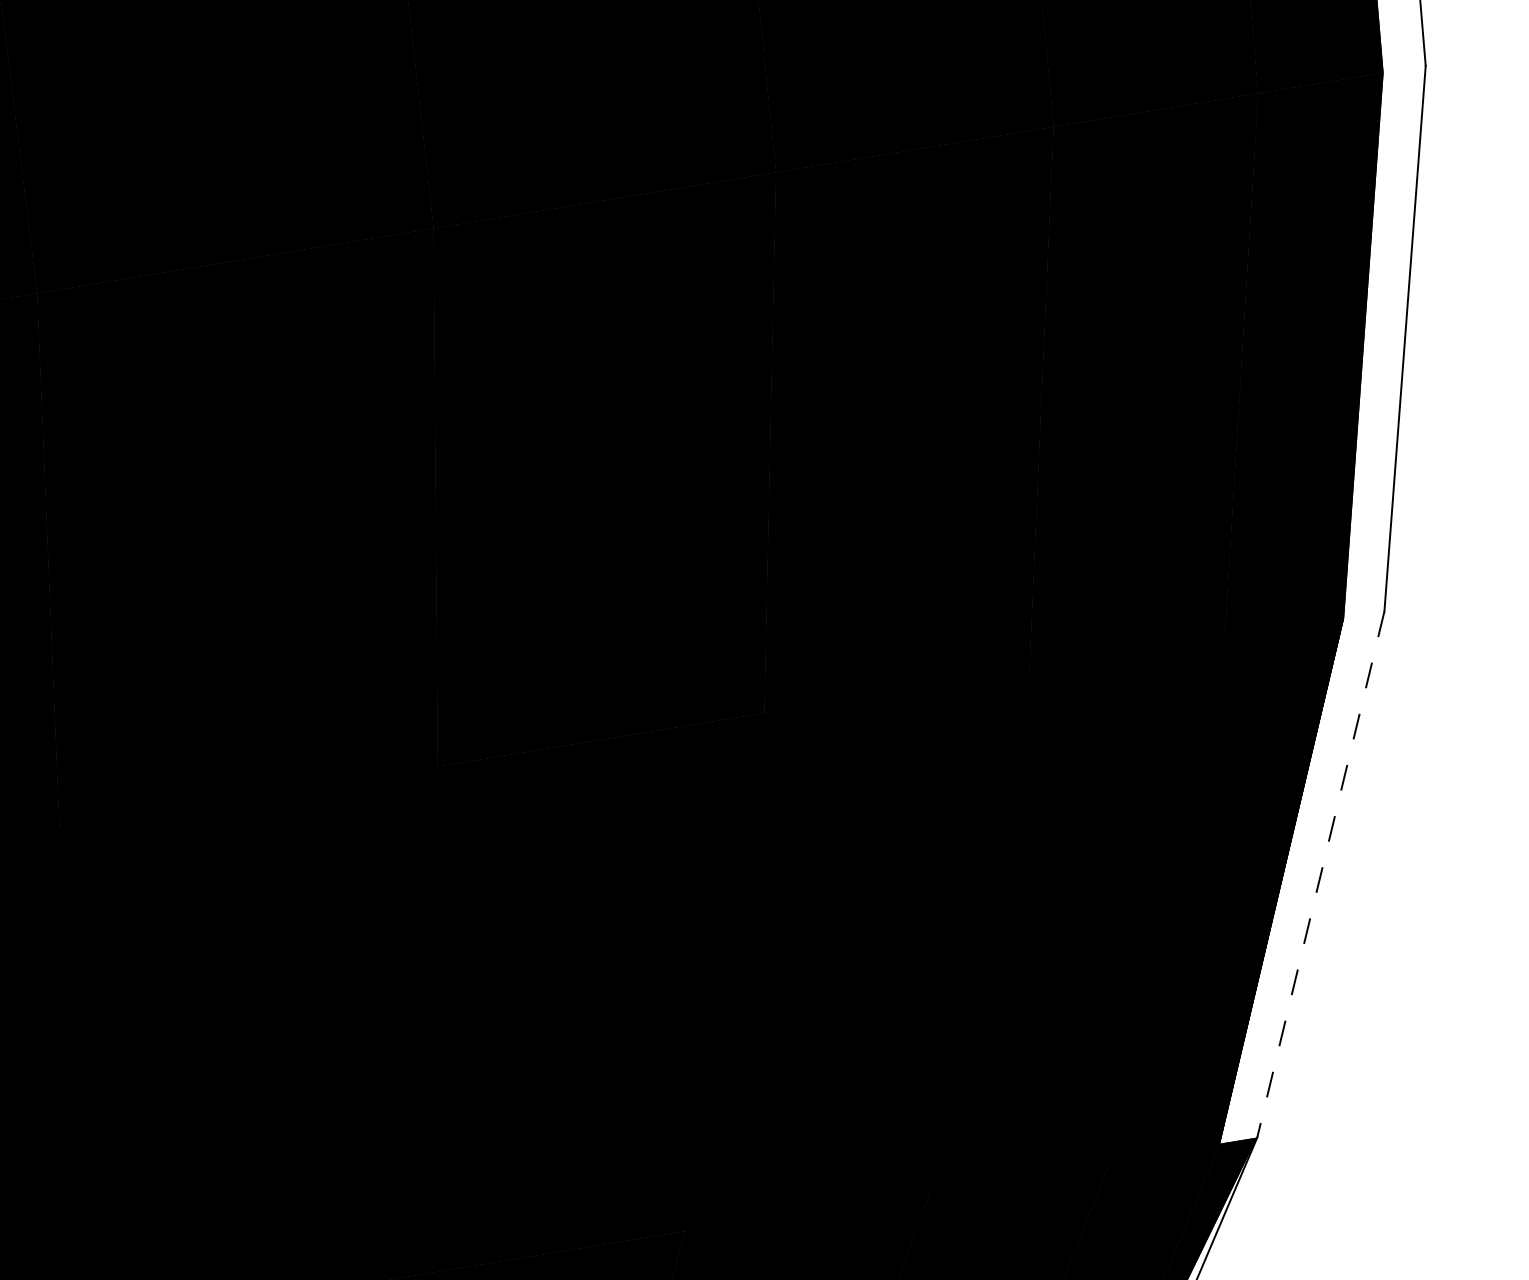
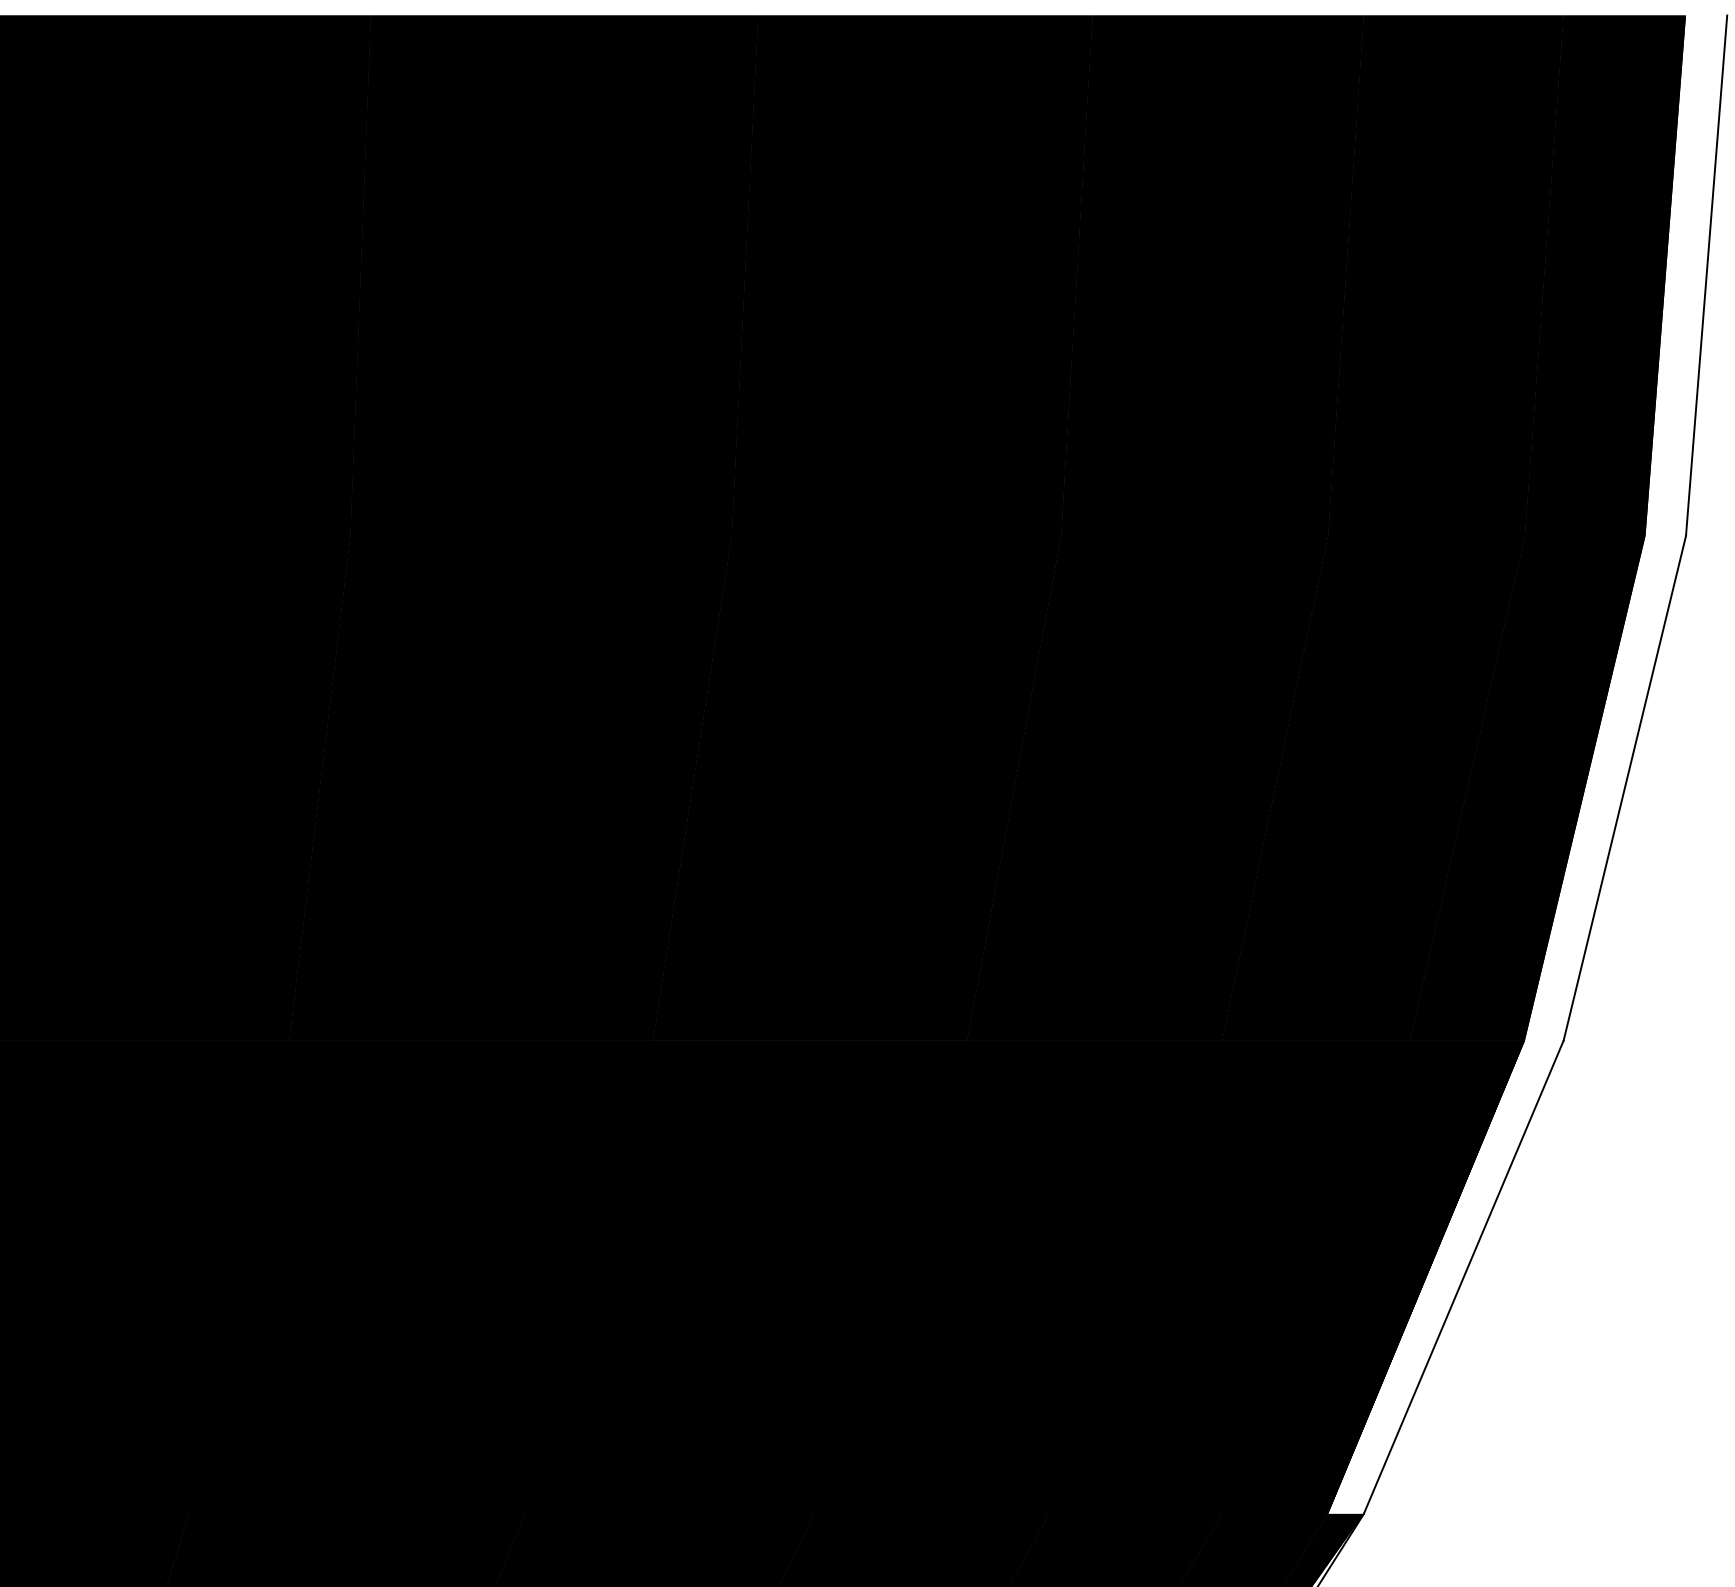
line: (1320, 874) -> (1463, 1277), dashed -> solid

